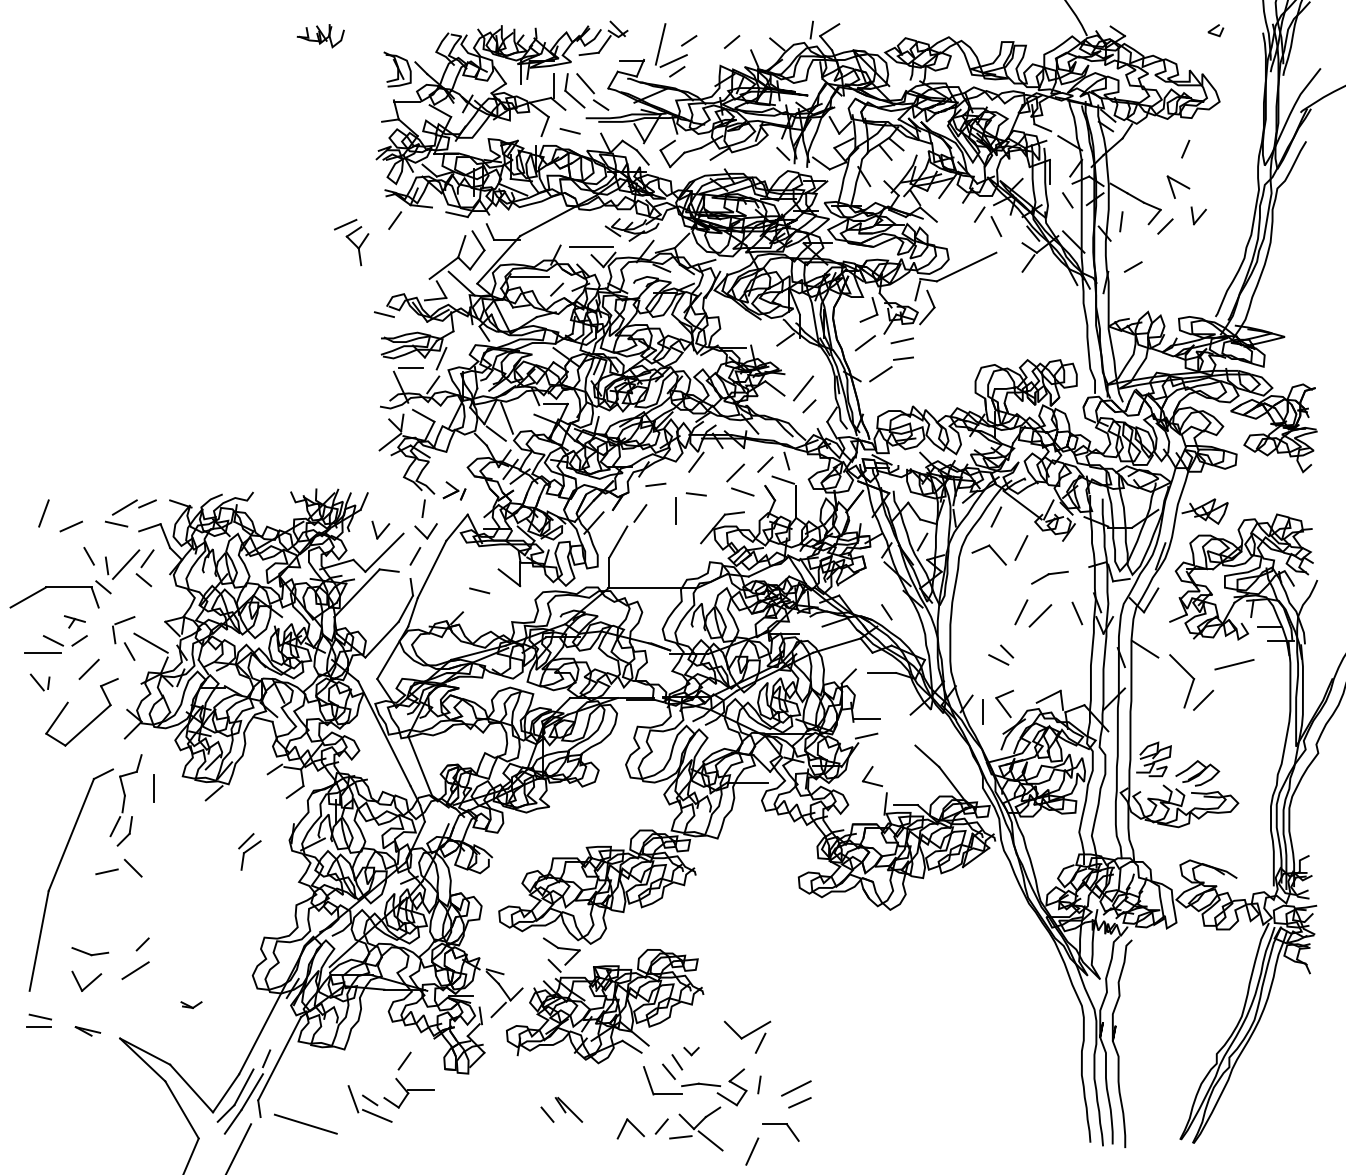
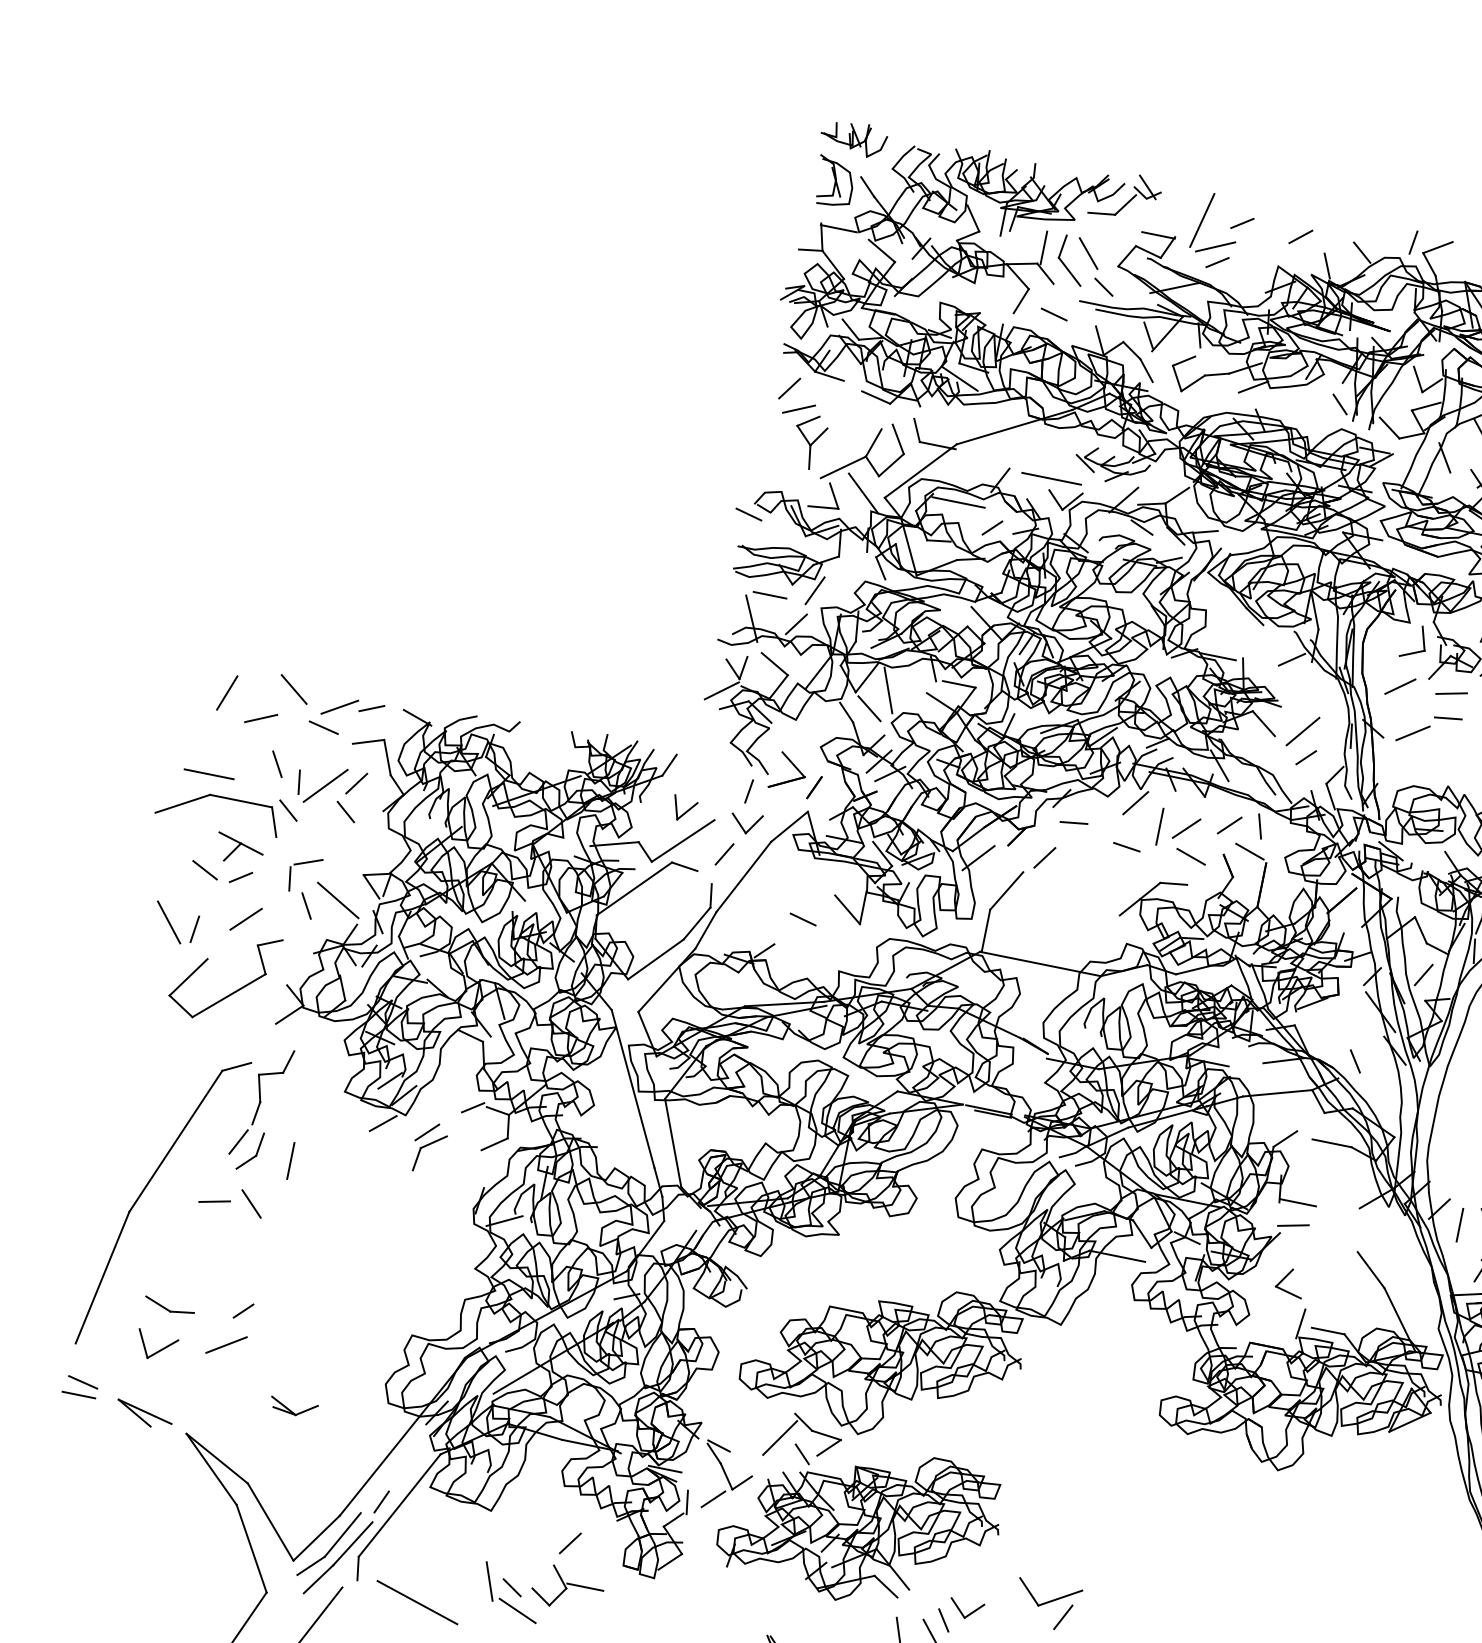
part: (320, 36) -> (853, 138), moved
part: (351, 242) -> (802, 435), moved
part: (454, 490) -> (796, 774), size x1.67
line: (90, 501) -> (294, 689), added
line: (675, 510) -> (1159, 825), moved
part: (74, 621) -> (239, 849), size x1.67
line: (42, 652) -> (208, 773), moved
part: (39, 682) -> (174, 923), size x1.67
line: (153, 788) -> (290, 1160), moved
part: (249, 851) -> (428, 1147), moved
line: (536, 957) -> (779, 1437), added
part: (191, 1004) -> (293, 1406), size x1.67
part: (87, 1031) -> (143, 1415), size x1.67
part: (691, 1051) -> (966, 1609), size x1.67

